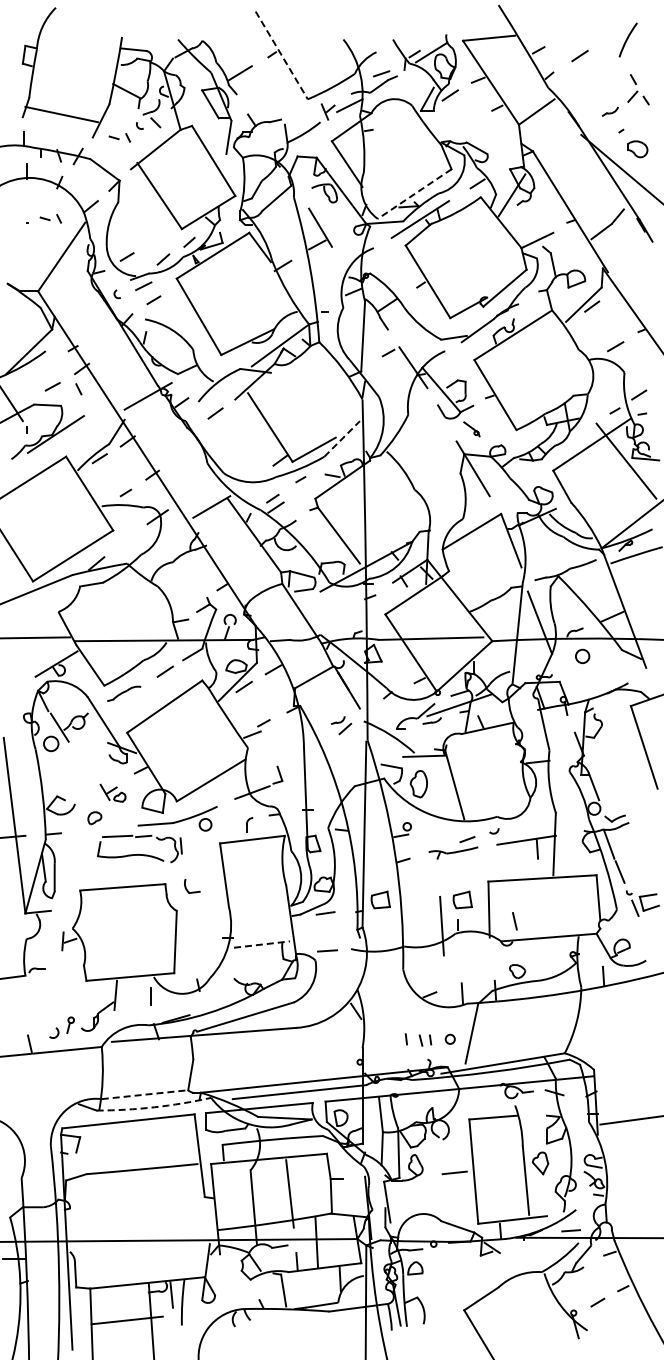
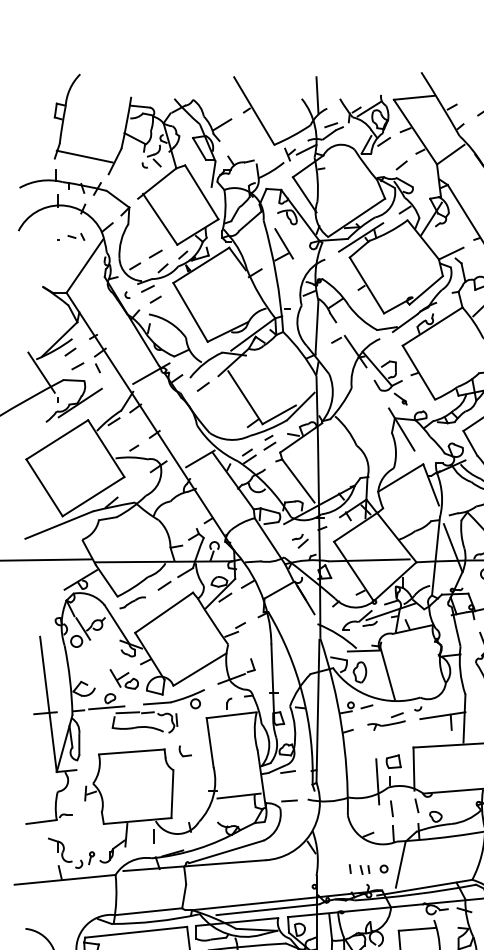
line: (363, 34) -> (317, 94), added
line: (282, 55) -> (254, 111), dashed -> solid
line: (472, 125) -> (401, 165), added
part: (119, 137) -> (129, 174), removed
line: (414, 194) -> (356, 218), dashed -> solid
line: (153, 240) -> (155, 253), added
line: (42, 367) -> (69, 351), added
line: (342, 438) -> (301, 406), dashed -> solid
line: (302, 490) -> (270, 446), added
part: (341, 725) -> (300, 540), moved
part: (112, 793) -> (123, 679), size x1.43
line: (427, 828) -> (366, 706), added
line: (90, 830) -> (106, 708), added
part: (380, 899) -> (330, 761), removed
line: (514, 921) -> (416, 806), moved
line: (262, 944) -> (239, 795), dashed -> solid
line: (460, 960) -> (391, 808), added
part: (29, 1015) -> (59, 850), added
line: (145, 1094) -> (149, 911), dashed -> solid
arc: (154, 1107) -> (156, 921), dashed -> solid

